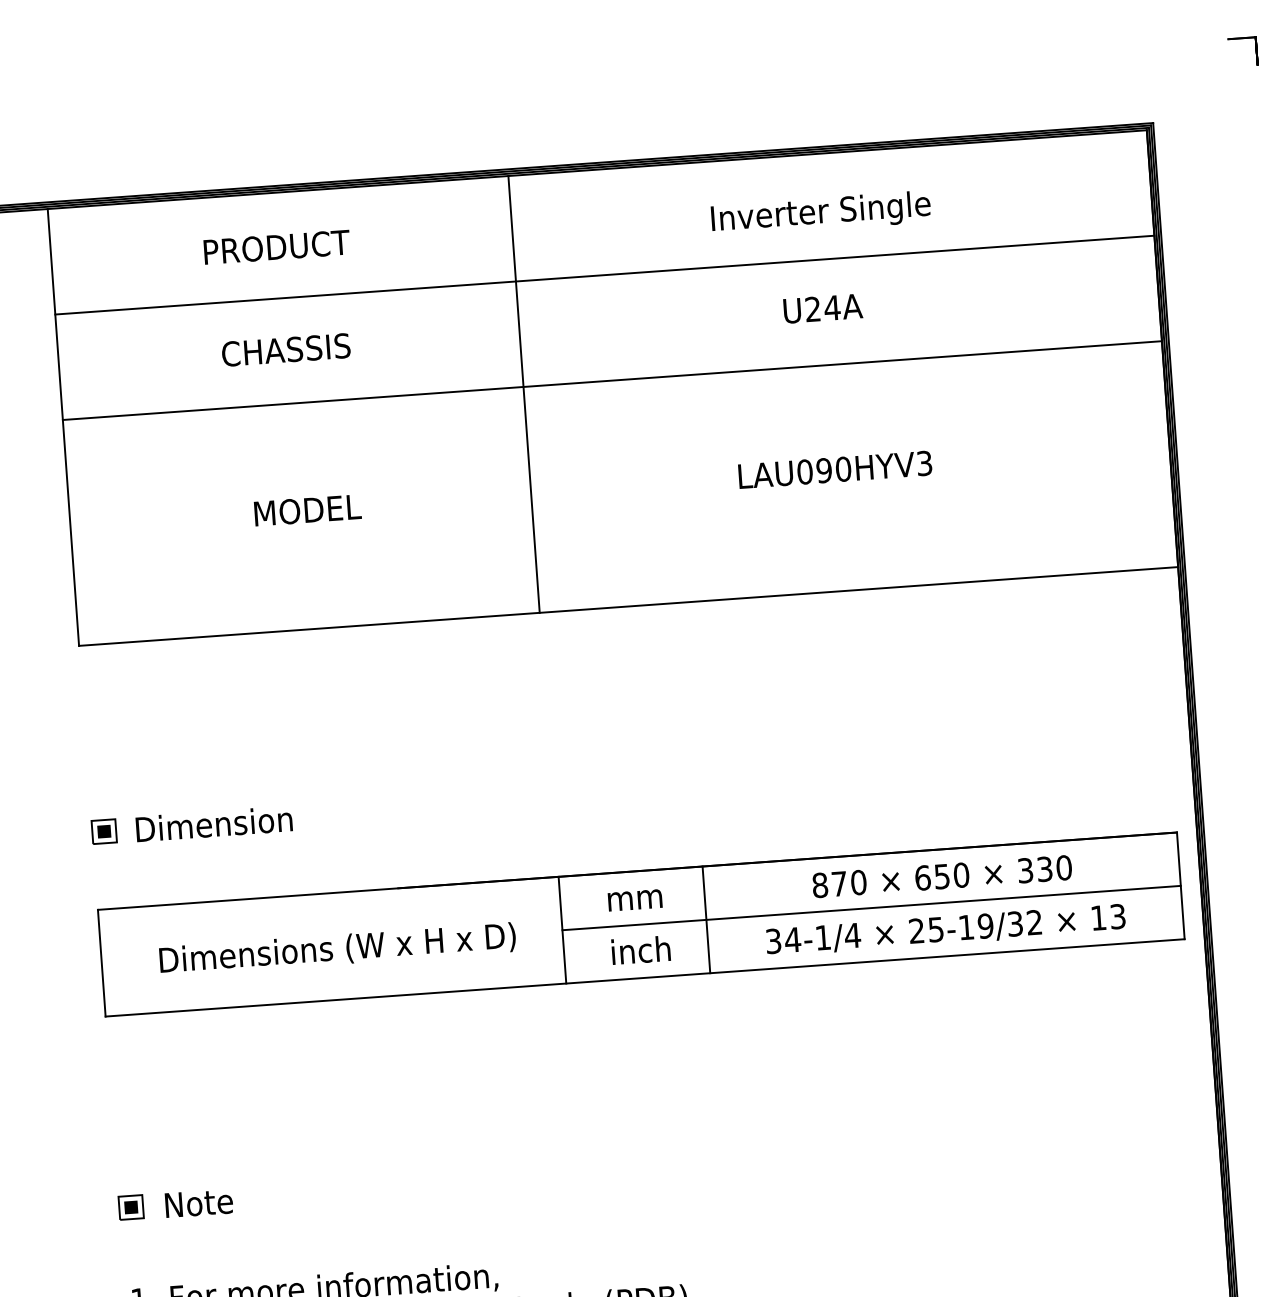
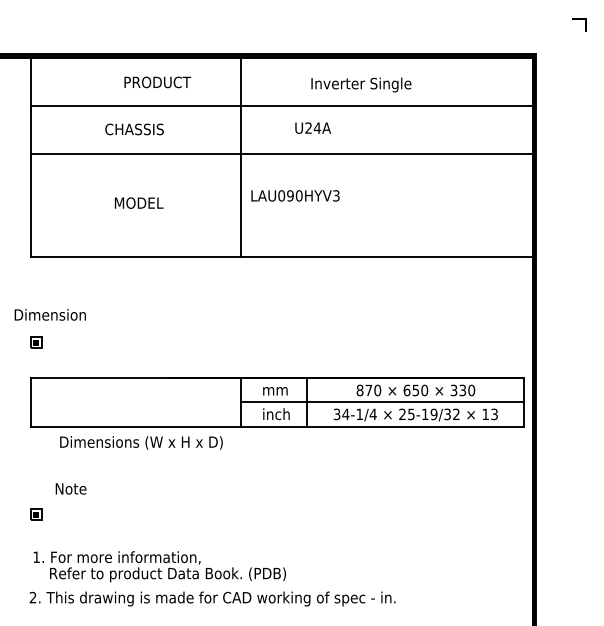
text: (821, 212) -> (361, 84), moved
text: (276, 247) -> (157, 82), moved
text: (823, 307) -> (313, 127), moved
text: (835, 468) -> (295, 195), moved
text: (212, 823) -> (49, 314), moved
text: (337, 948) -> (141, 442), moved
text: (197, 1202) -> (70, 488), moved

